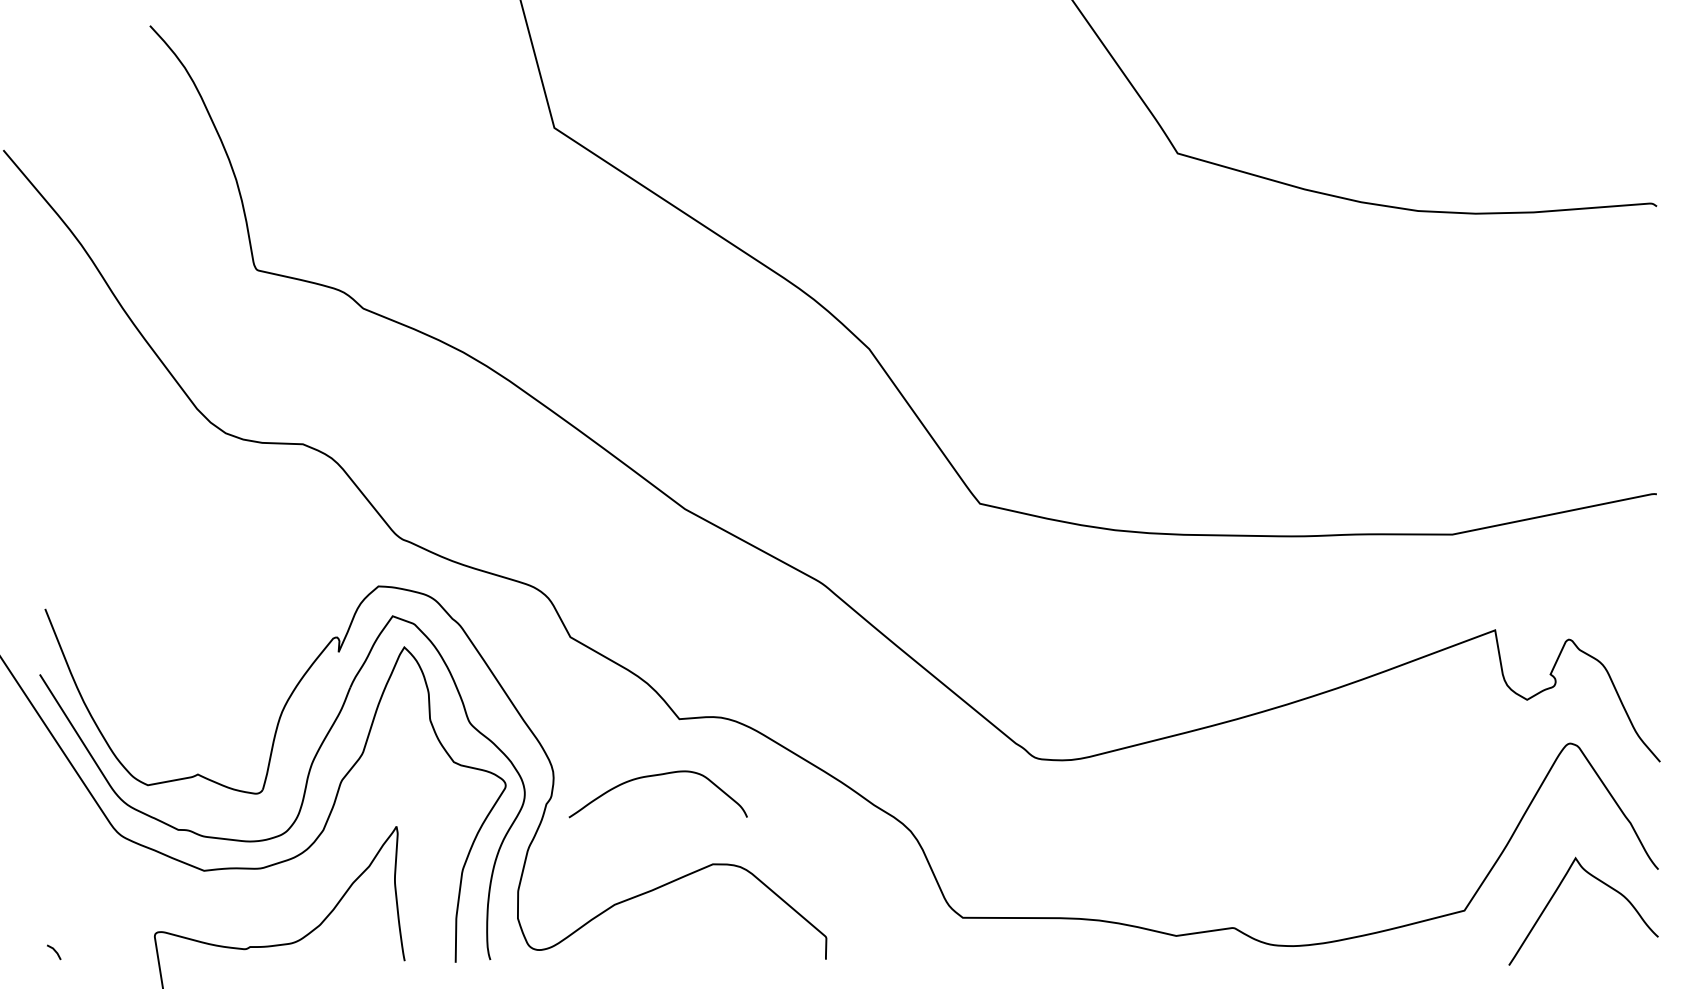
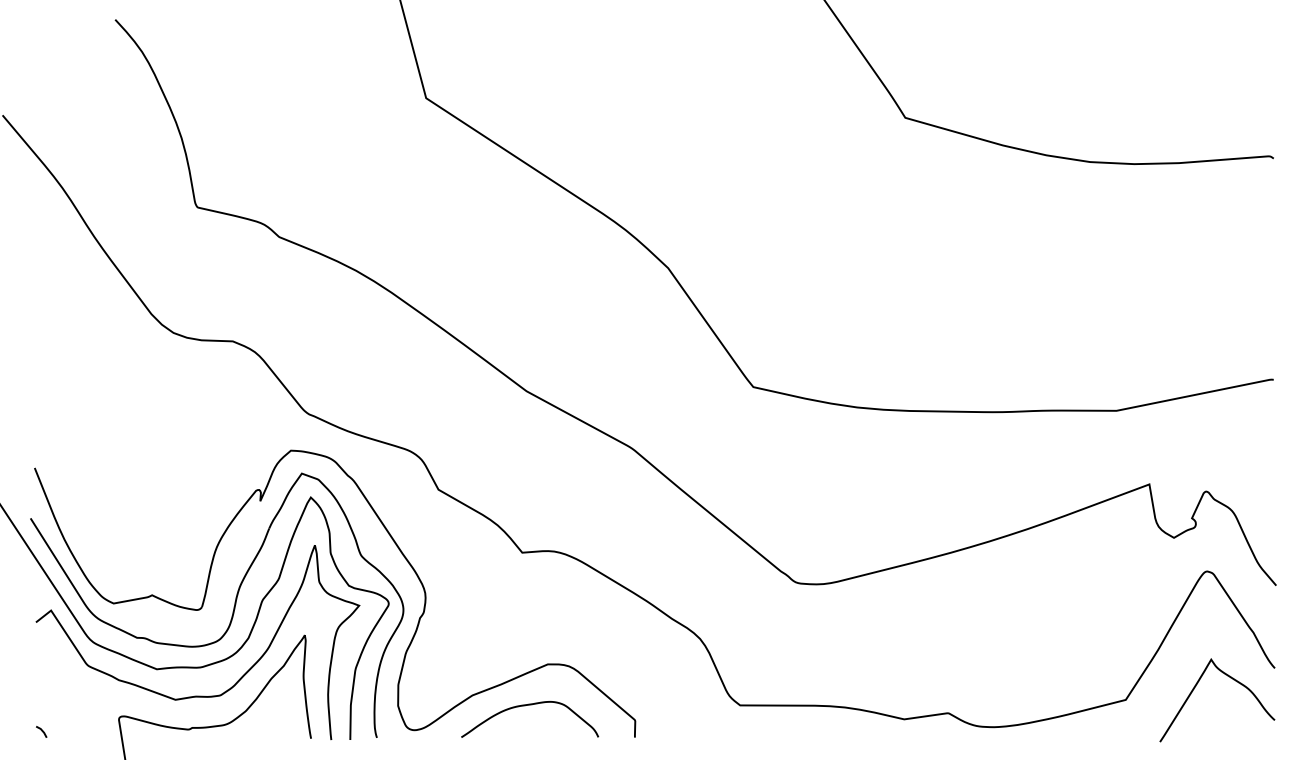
curve: (652, 777) -> (525, 706), moved
curve: (256, 904) -> (197, 695), added

